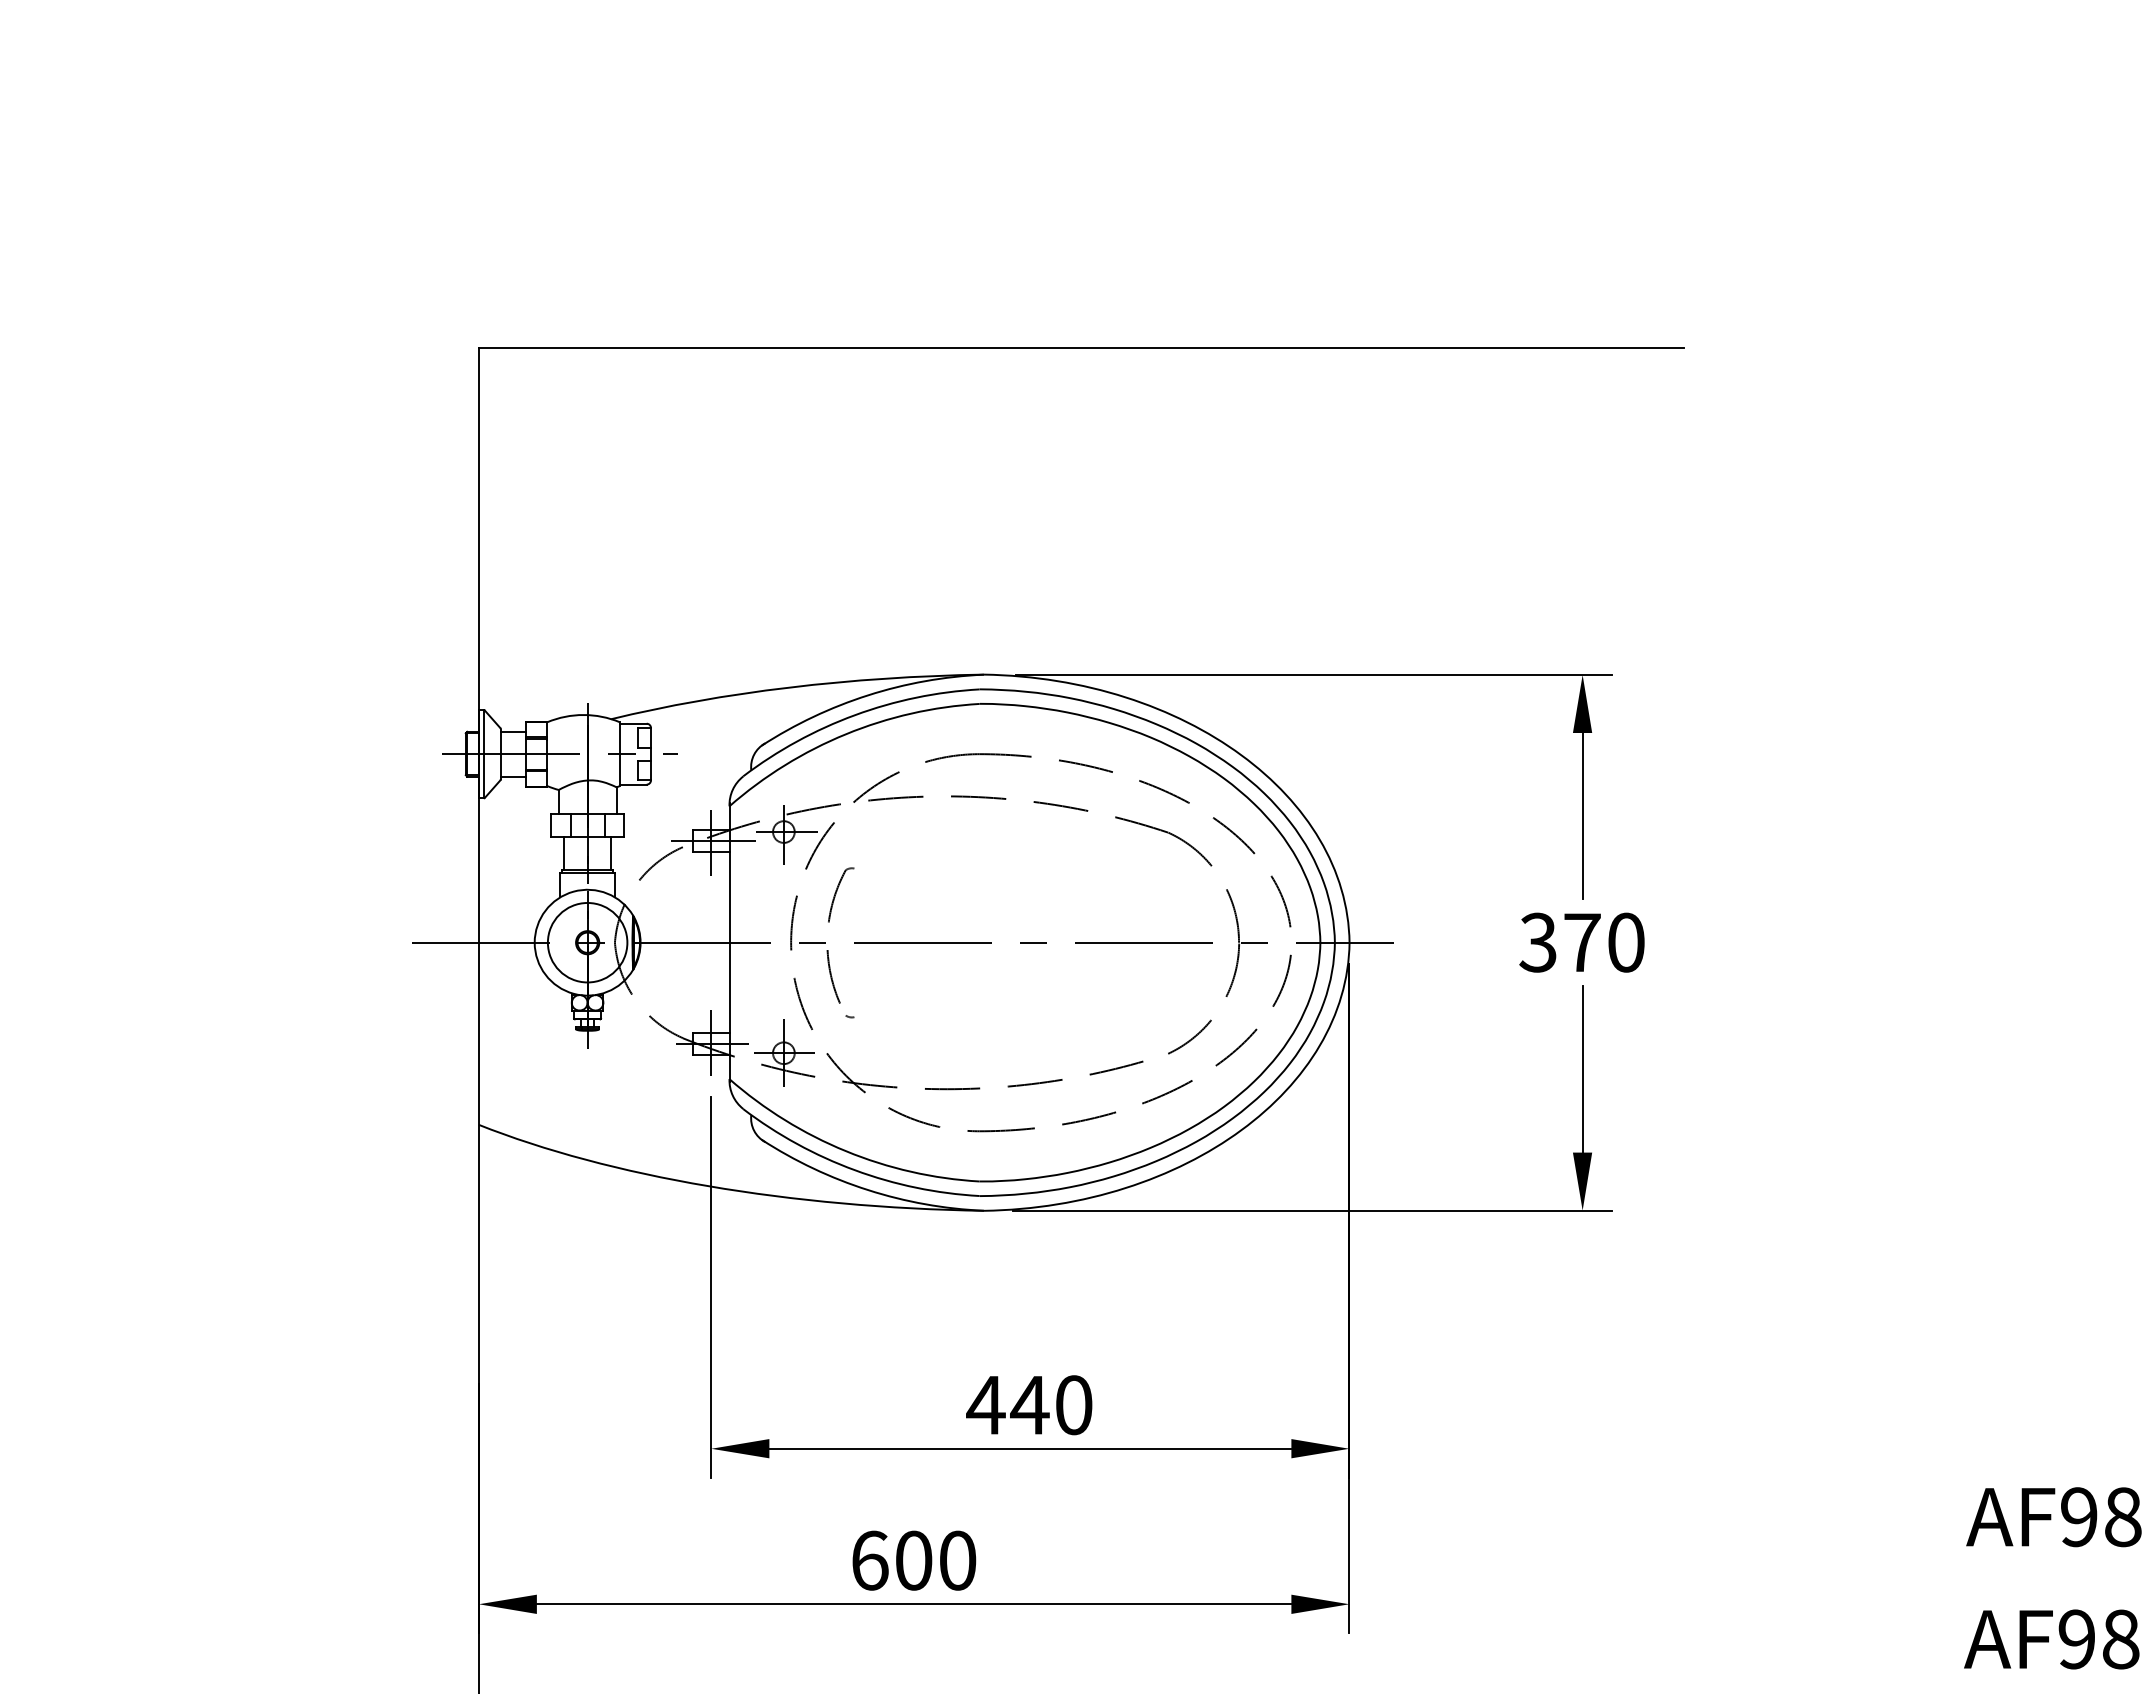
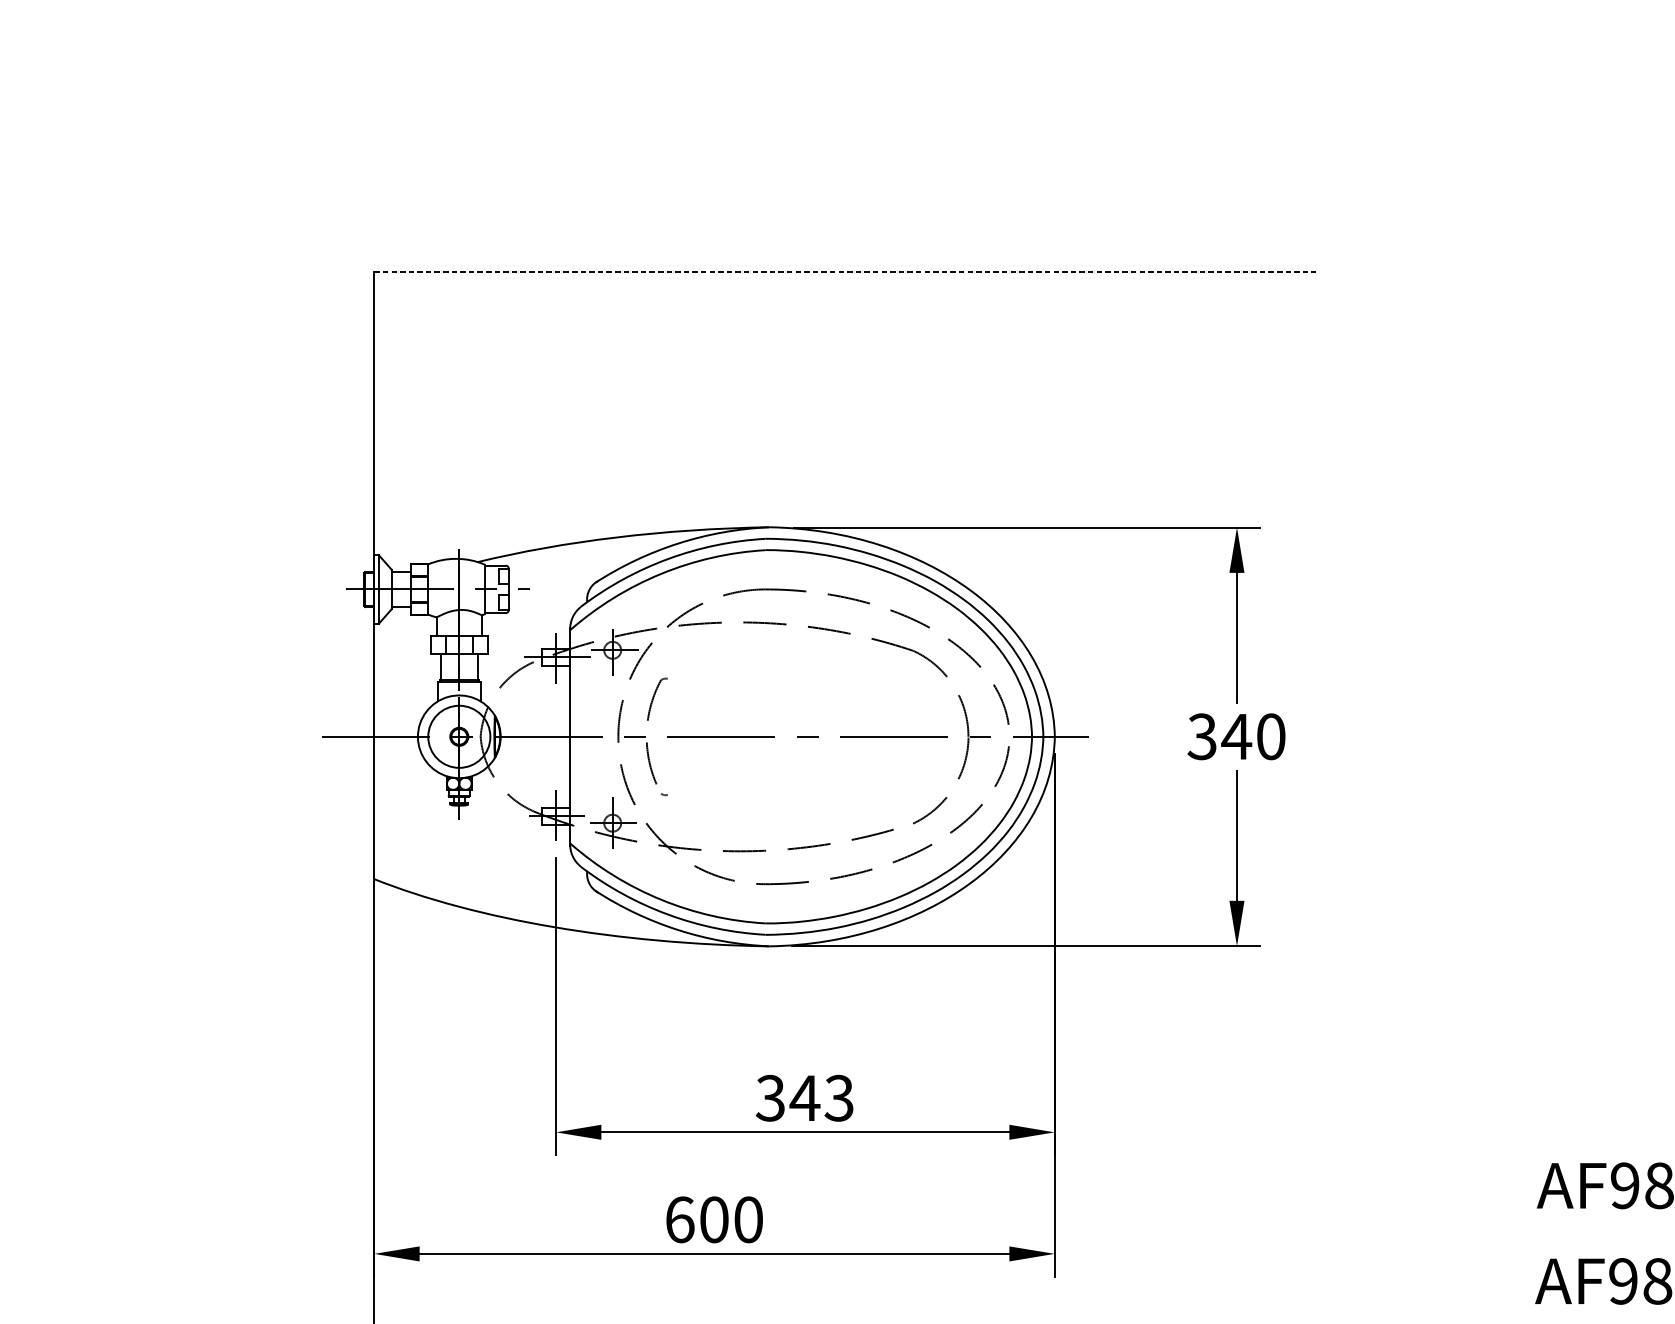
line: (1081, 348) -> (845, 272), solid -> dashed
text: (1582, 942) -> (1236, 736), 370 -> 340
text: (1029, 1405) -> (804, 1098), 440 -> 343

